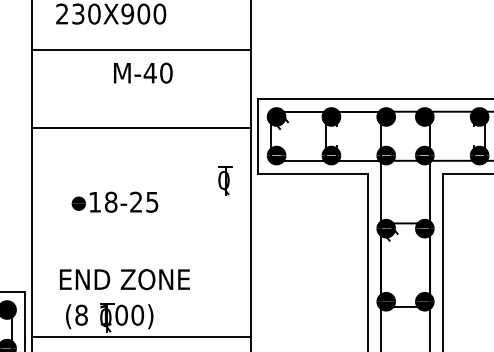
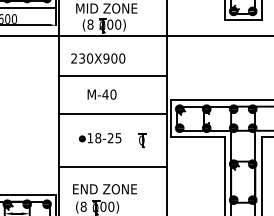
text: (142, 72) -> (101, 94), moved
part: (225, 180) -> (142, 140), moved
text: (115, 202) -> (100, 138), moved
line: (142, 235) -> (113, 167), added

